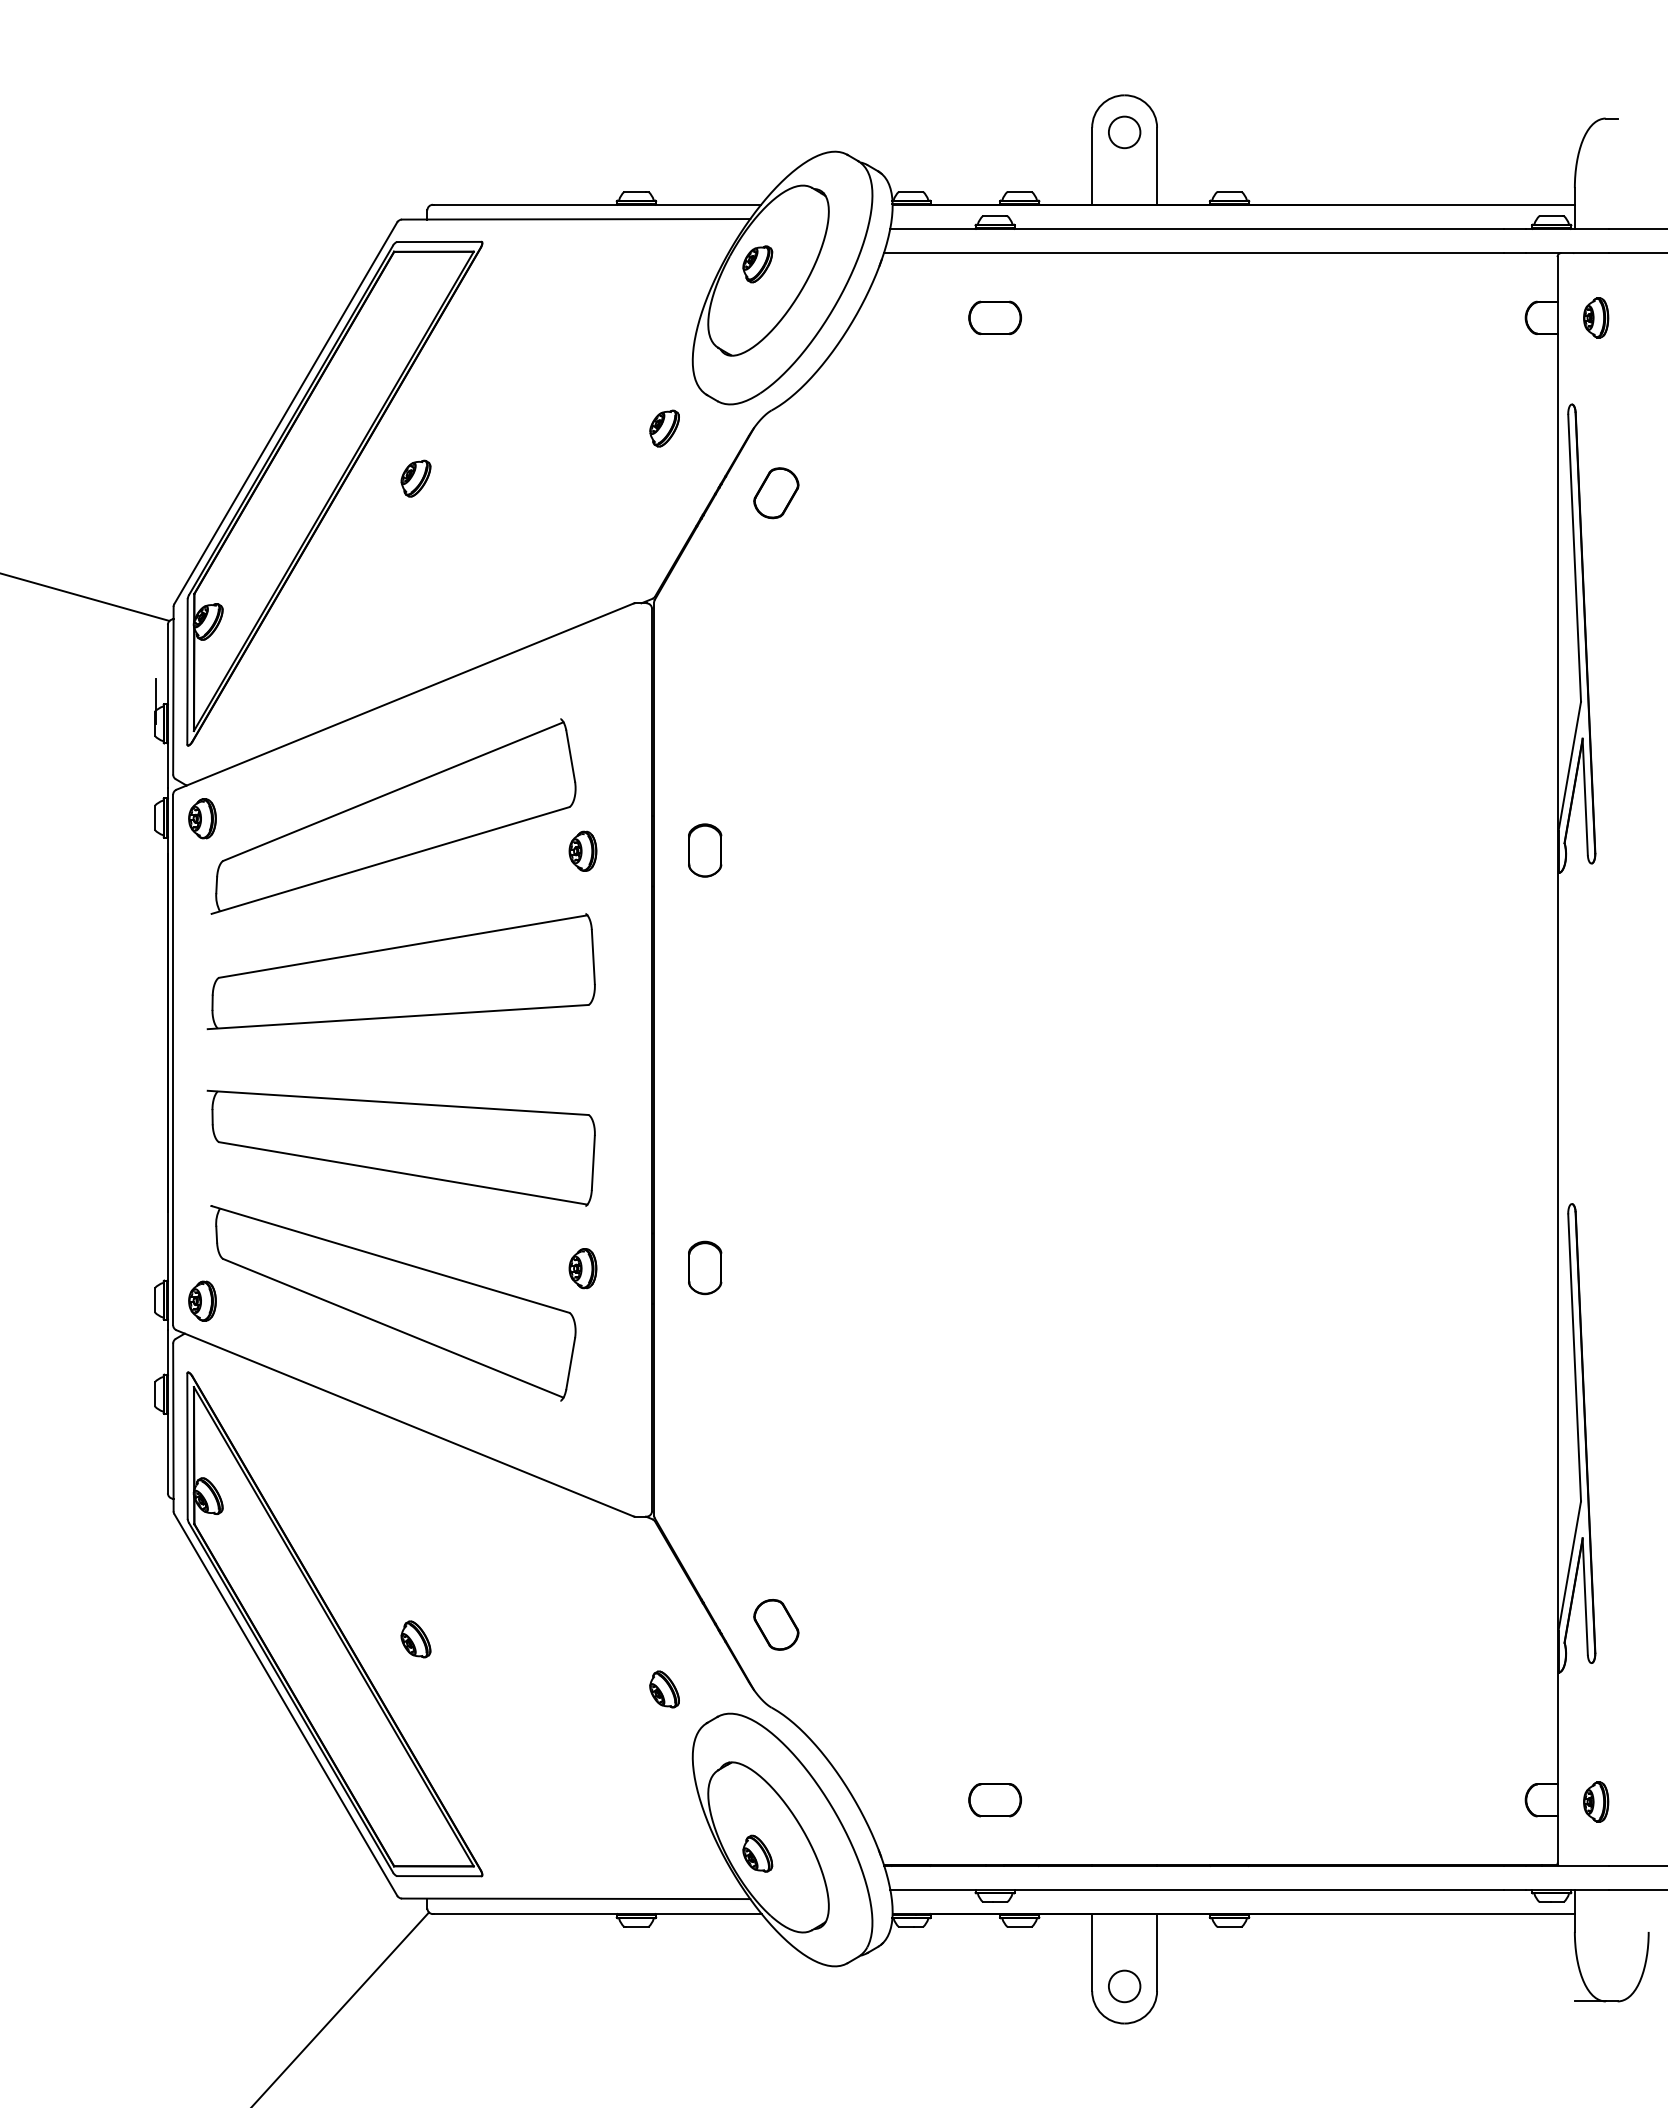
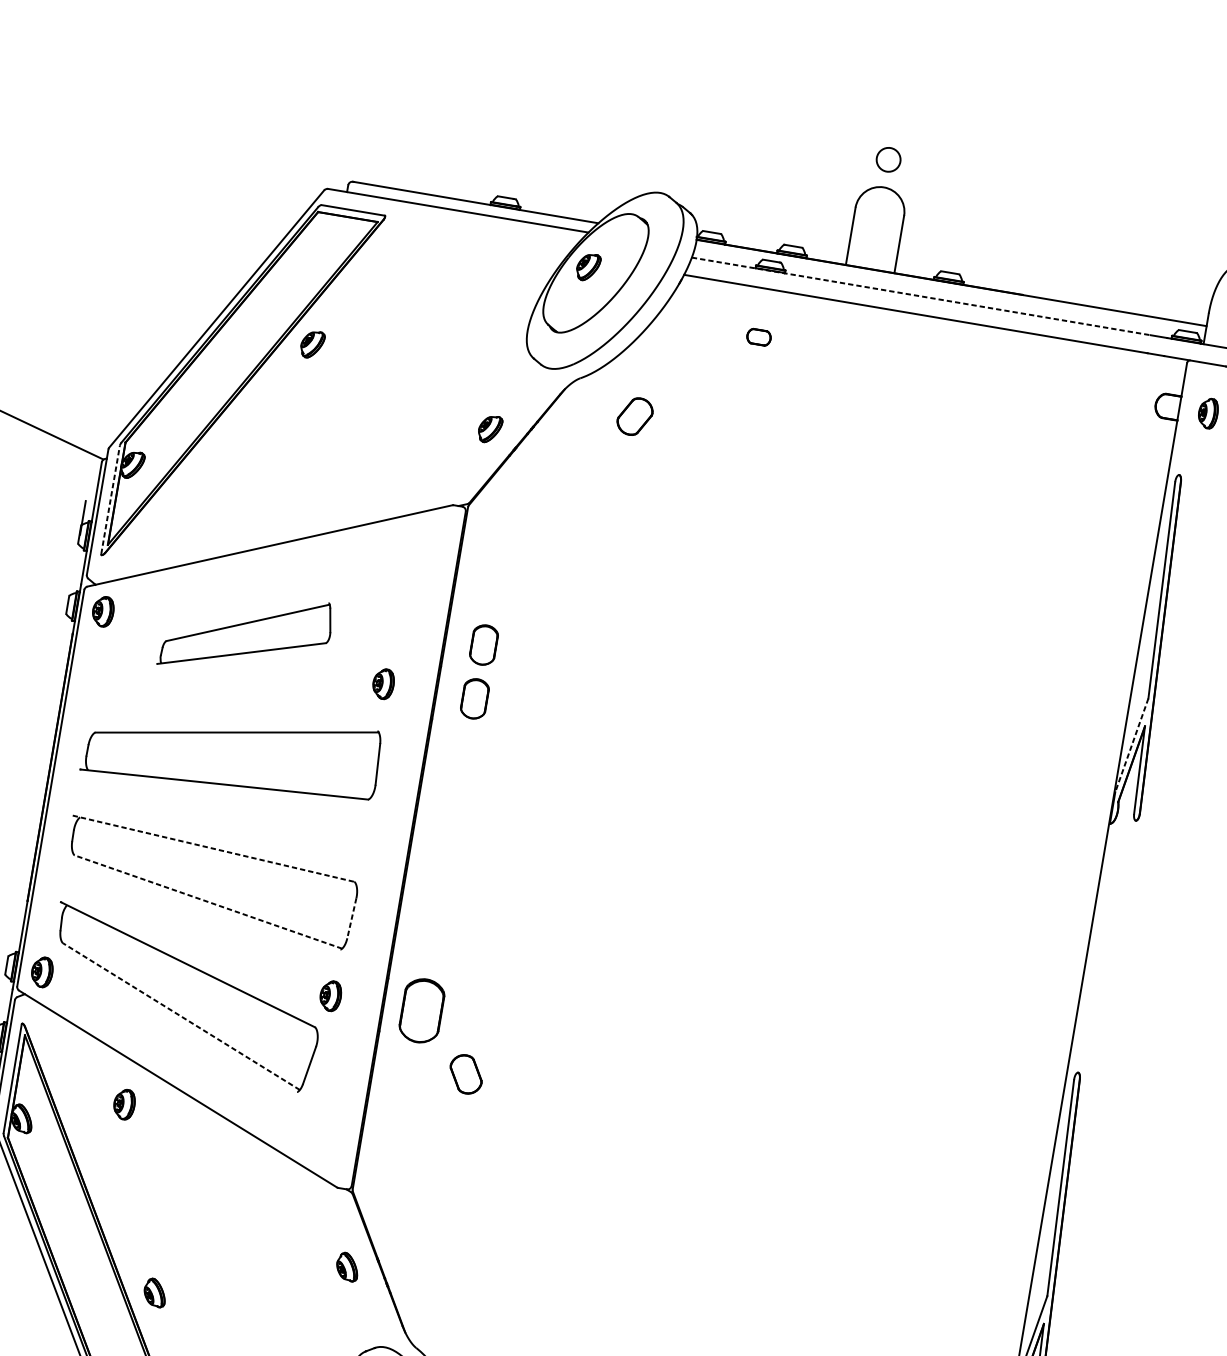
circle: (1124, 132) -> (888, 159), moved
line: (1197, 228) -> (921, 296), solid -> dashed
part: (994, 317) -> (758, 337), size x0.6
part: (664, 428) -> (490, 429), moved
part: (415, 478) -> (312, 344), moved
part: (776, 493) -> (635, 416), moved
line: (187, 671) -> (110, 499), solid -> dashed
line: (1569, 766) -> (1131, 745), solid -> dashed
part: (705, 778) -> (484, 645), added
part: (393, 816) -> (246, 634), size x0.6
line: (398, 1102) -> (213, 848), solid -> dashed
line: (593, 1163) -> (351, 918), solid -> dashed
line: (403, 1173) -> (208, 902), solid -> dashed
part: (705, 1267) -> (422, 1010), size x1.6
line: (393, 1328) -> (181, 1016), solid -> dashed
part: (338, 1454) -> (124, 1103), added
part: (776, 1624) -> (466, 1074), moved
part: (415, 1639) -> (154, 1292), moved
part: (664, 1689) -> (347, 1267), moved

